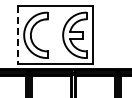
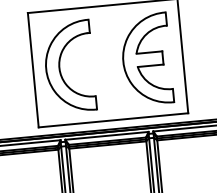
line: (17, 35) -> (33, 70), dashed -> solid

